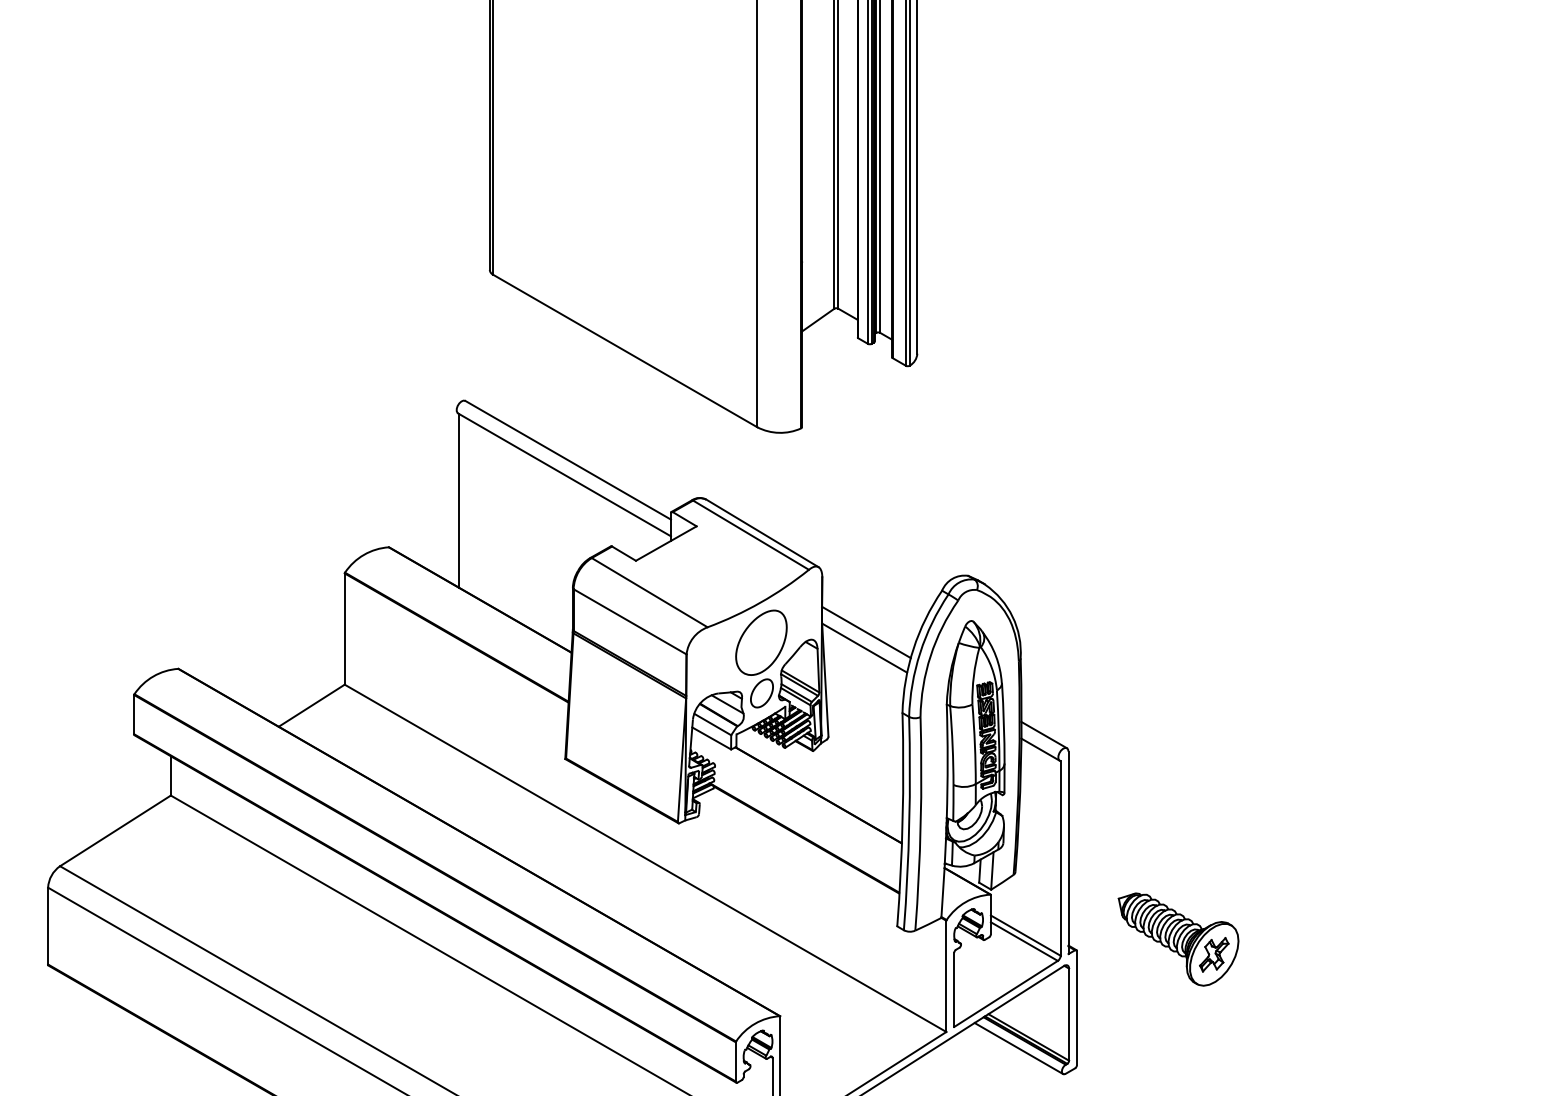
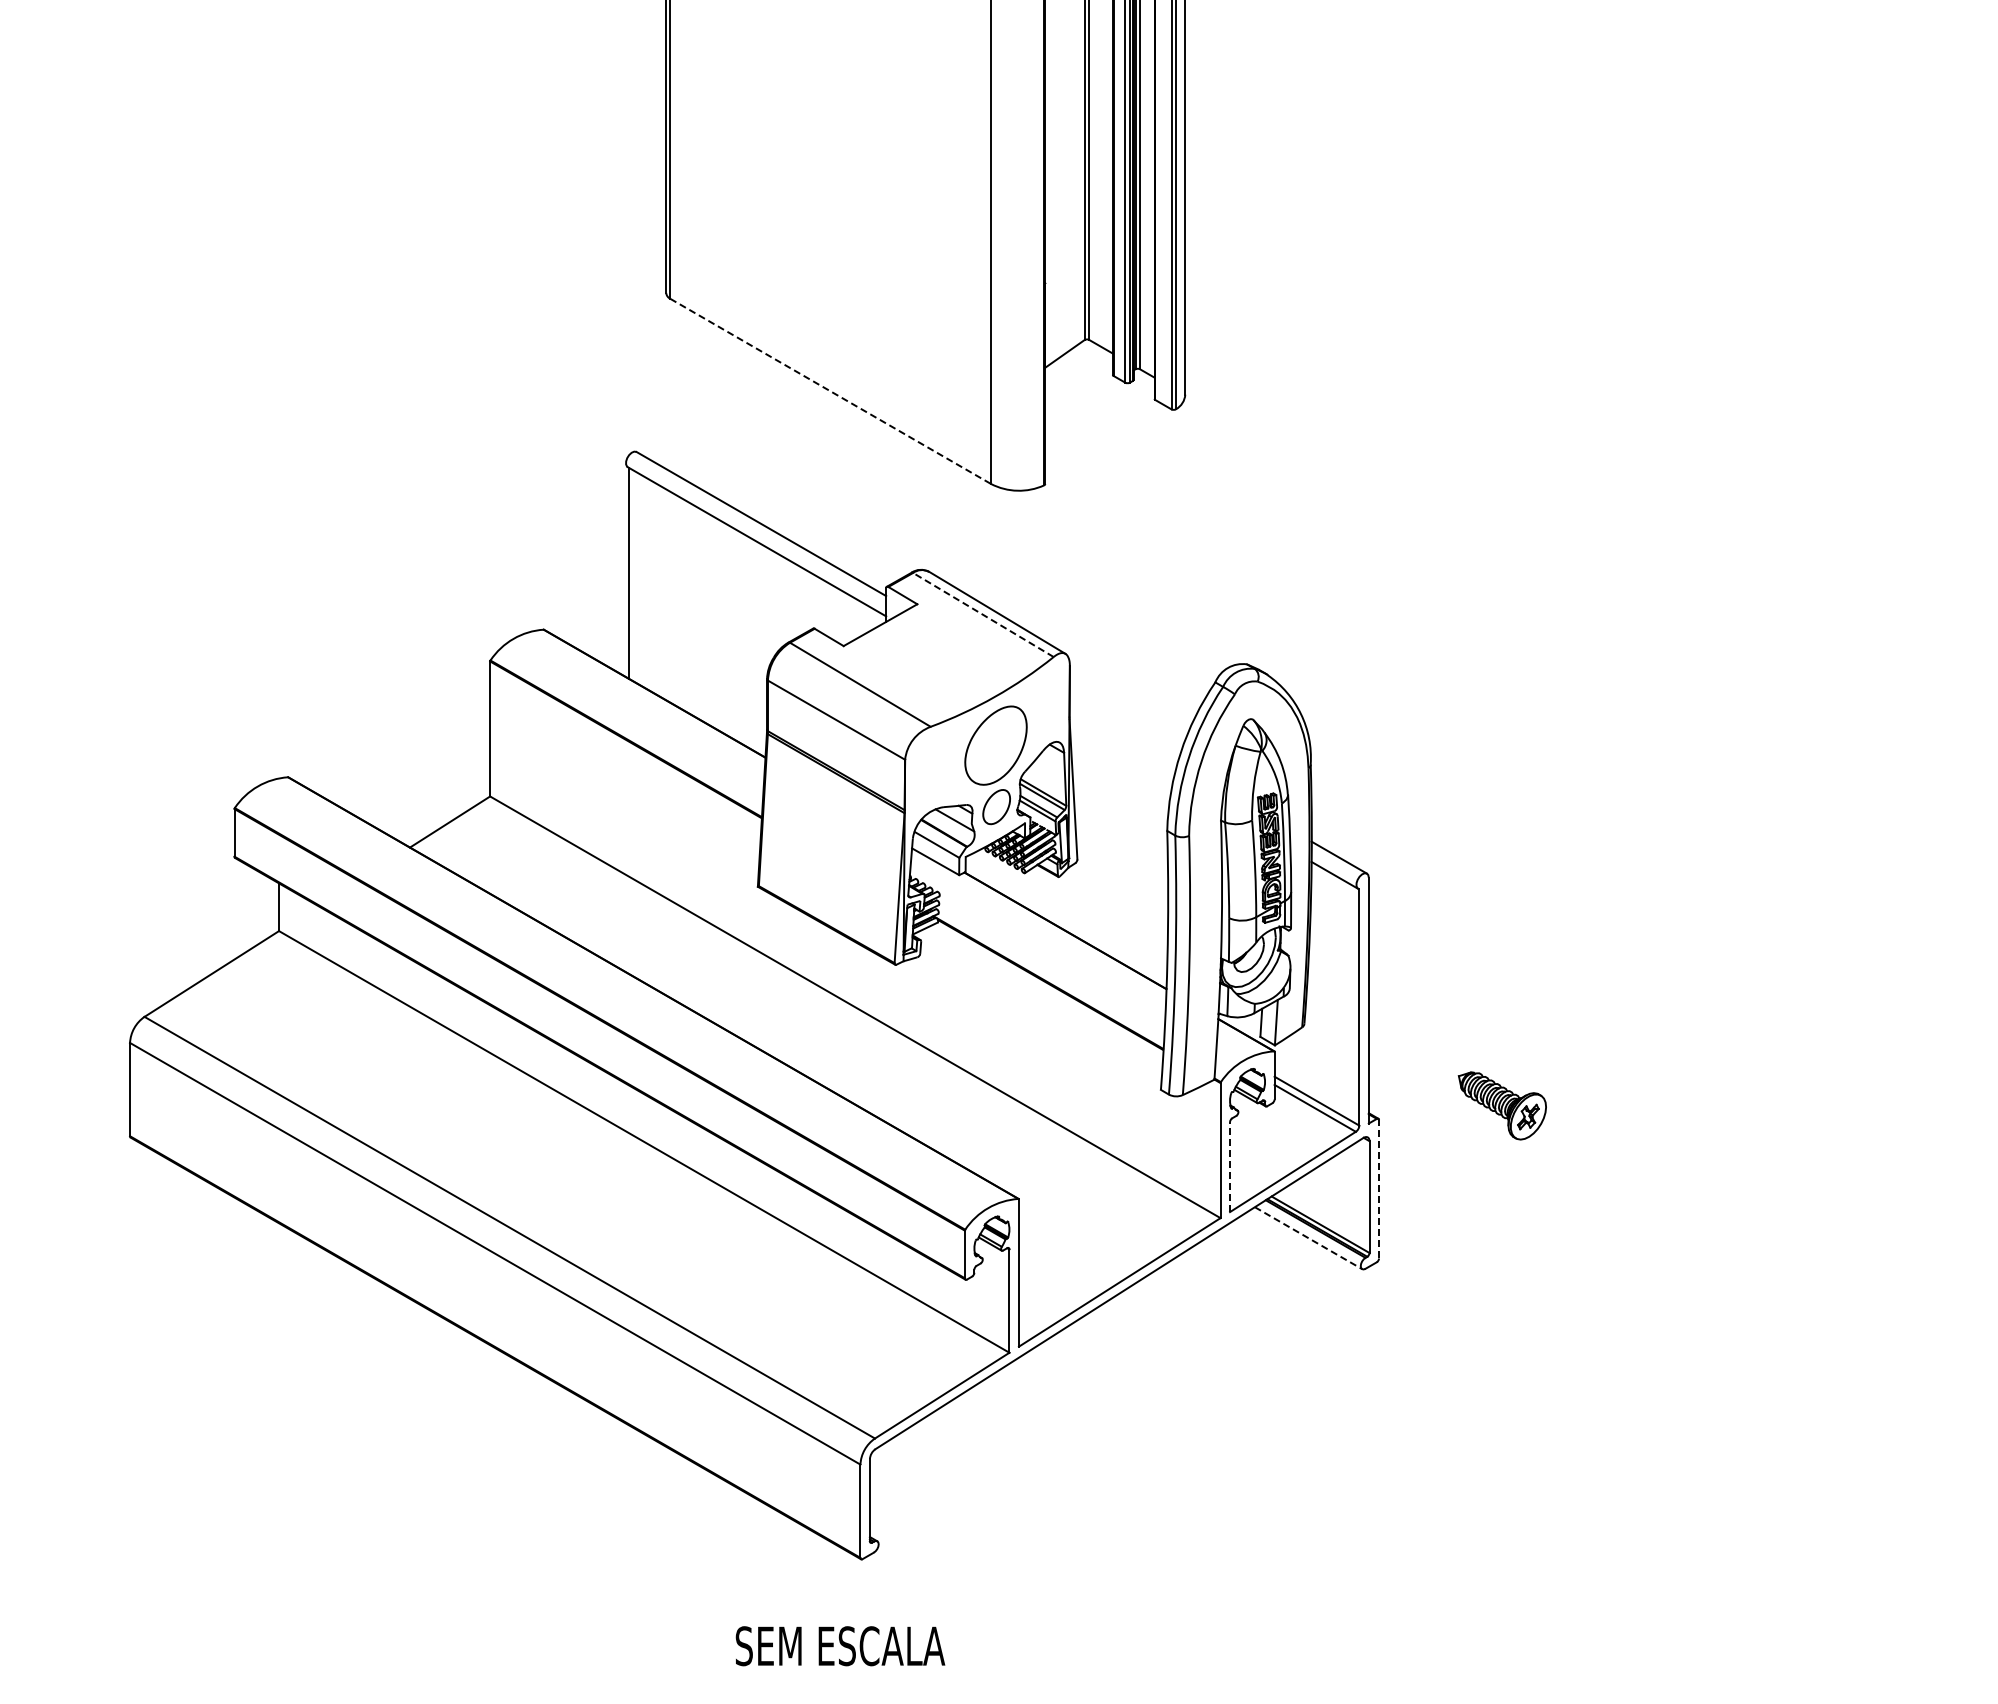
line: (625, 351) -> (831, 391), solid -> dashed
line: (751, 535) -> (983, 615), solid -> dashed
line: (866, 631) -> (1123, 732), removed
line: (863, 647) -> (1120, 751), removed
part: (1178, 939) -> (1502, 1105), size x0.6
line: (954, 990) -> (1230, 1167), solid -> dashed
line: (1077, 1007) -> (1379, 1188), solid -> dashed
line: (1018, 1048) -> (1308, 1238), solid -> dashed

